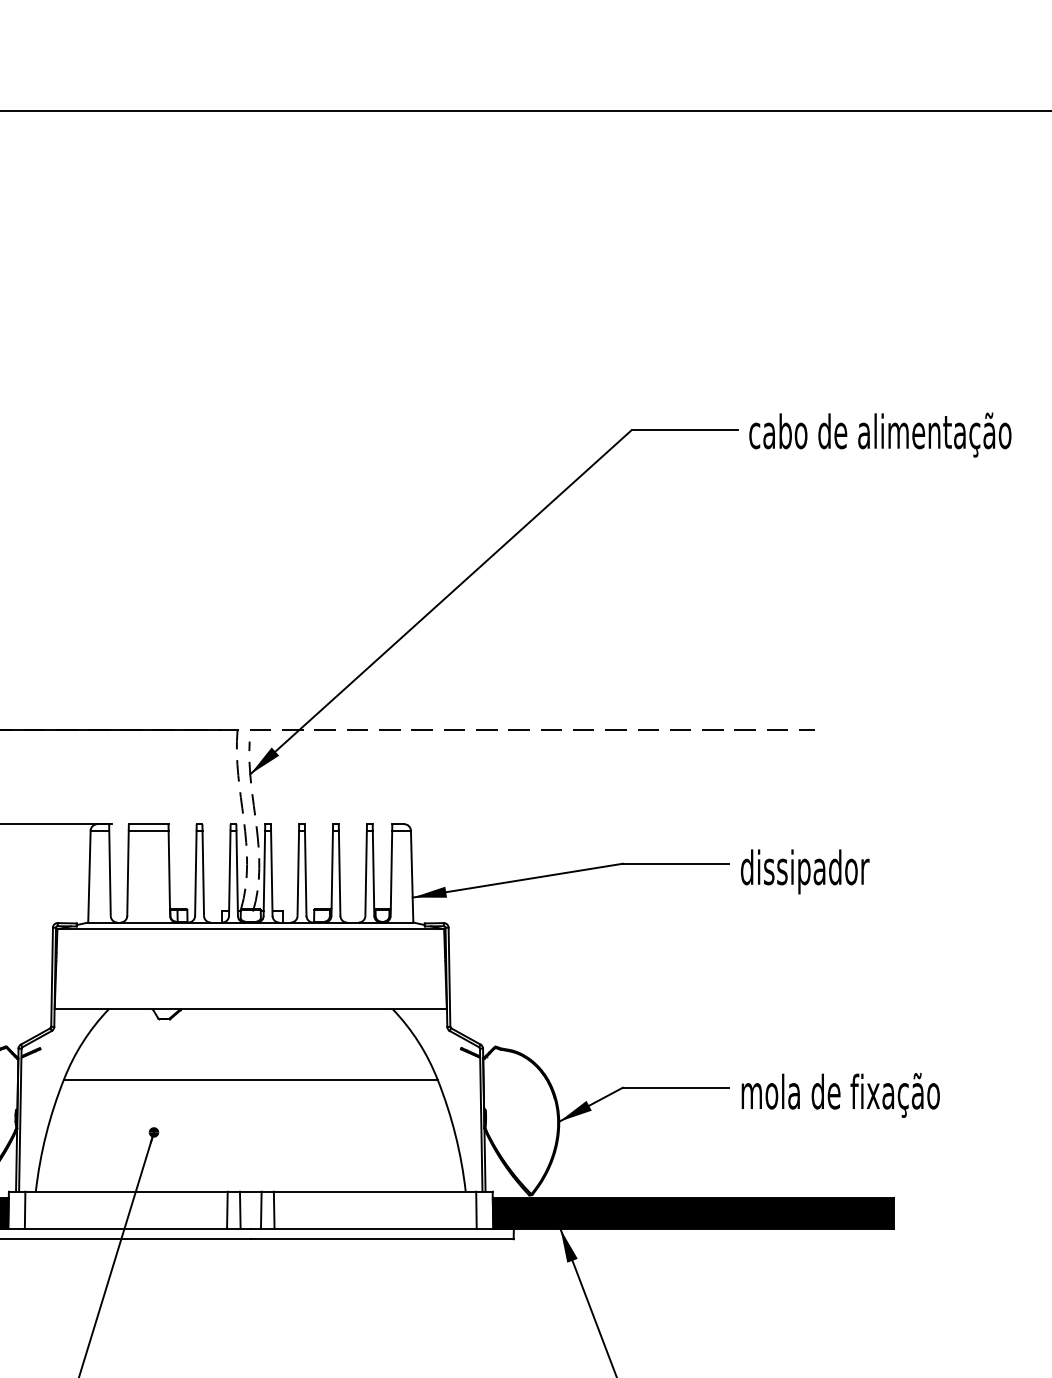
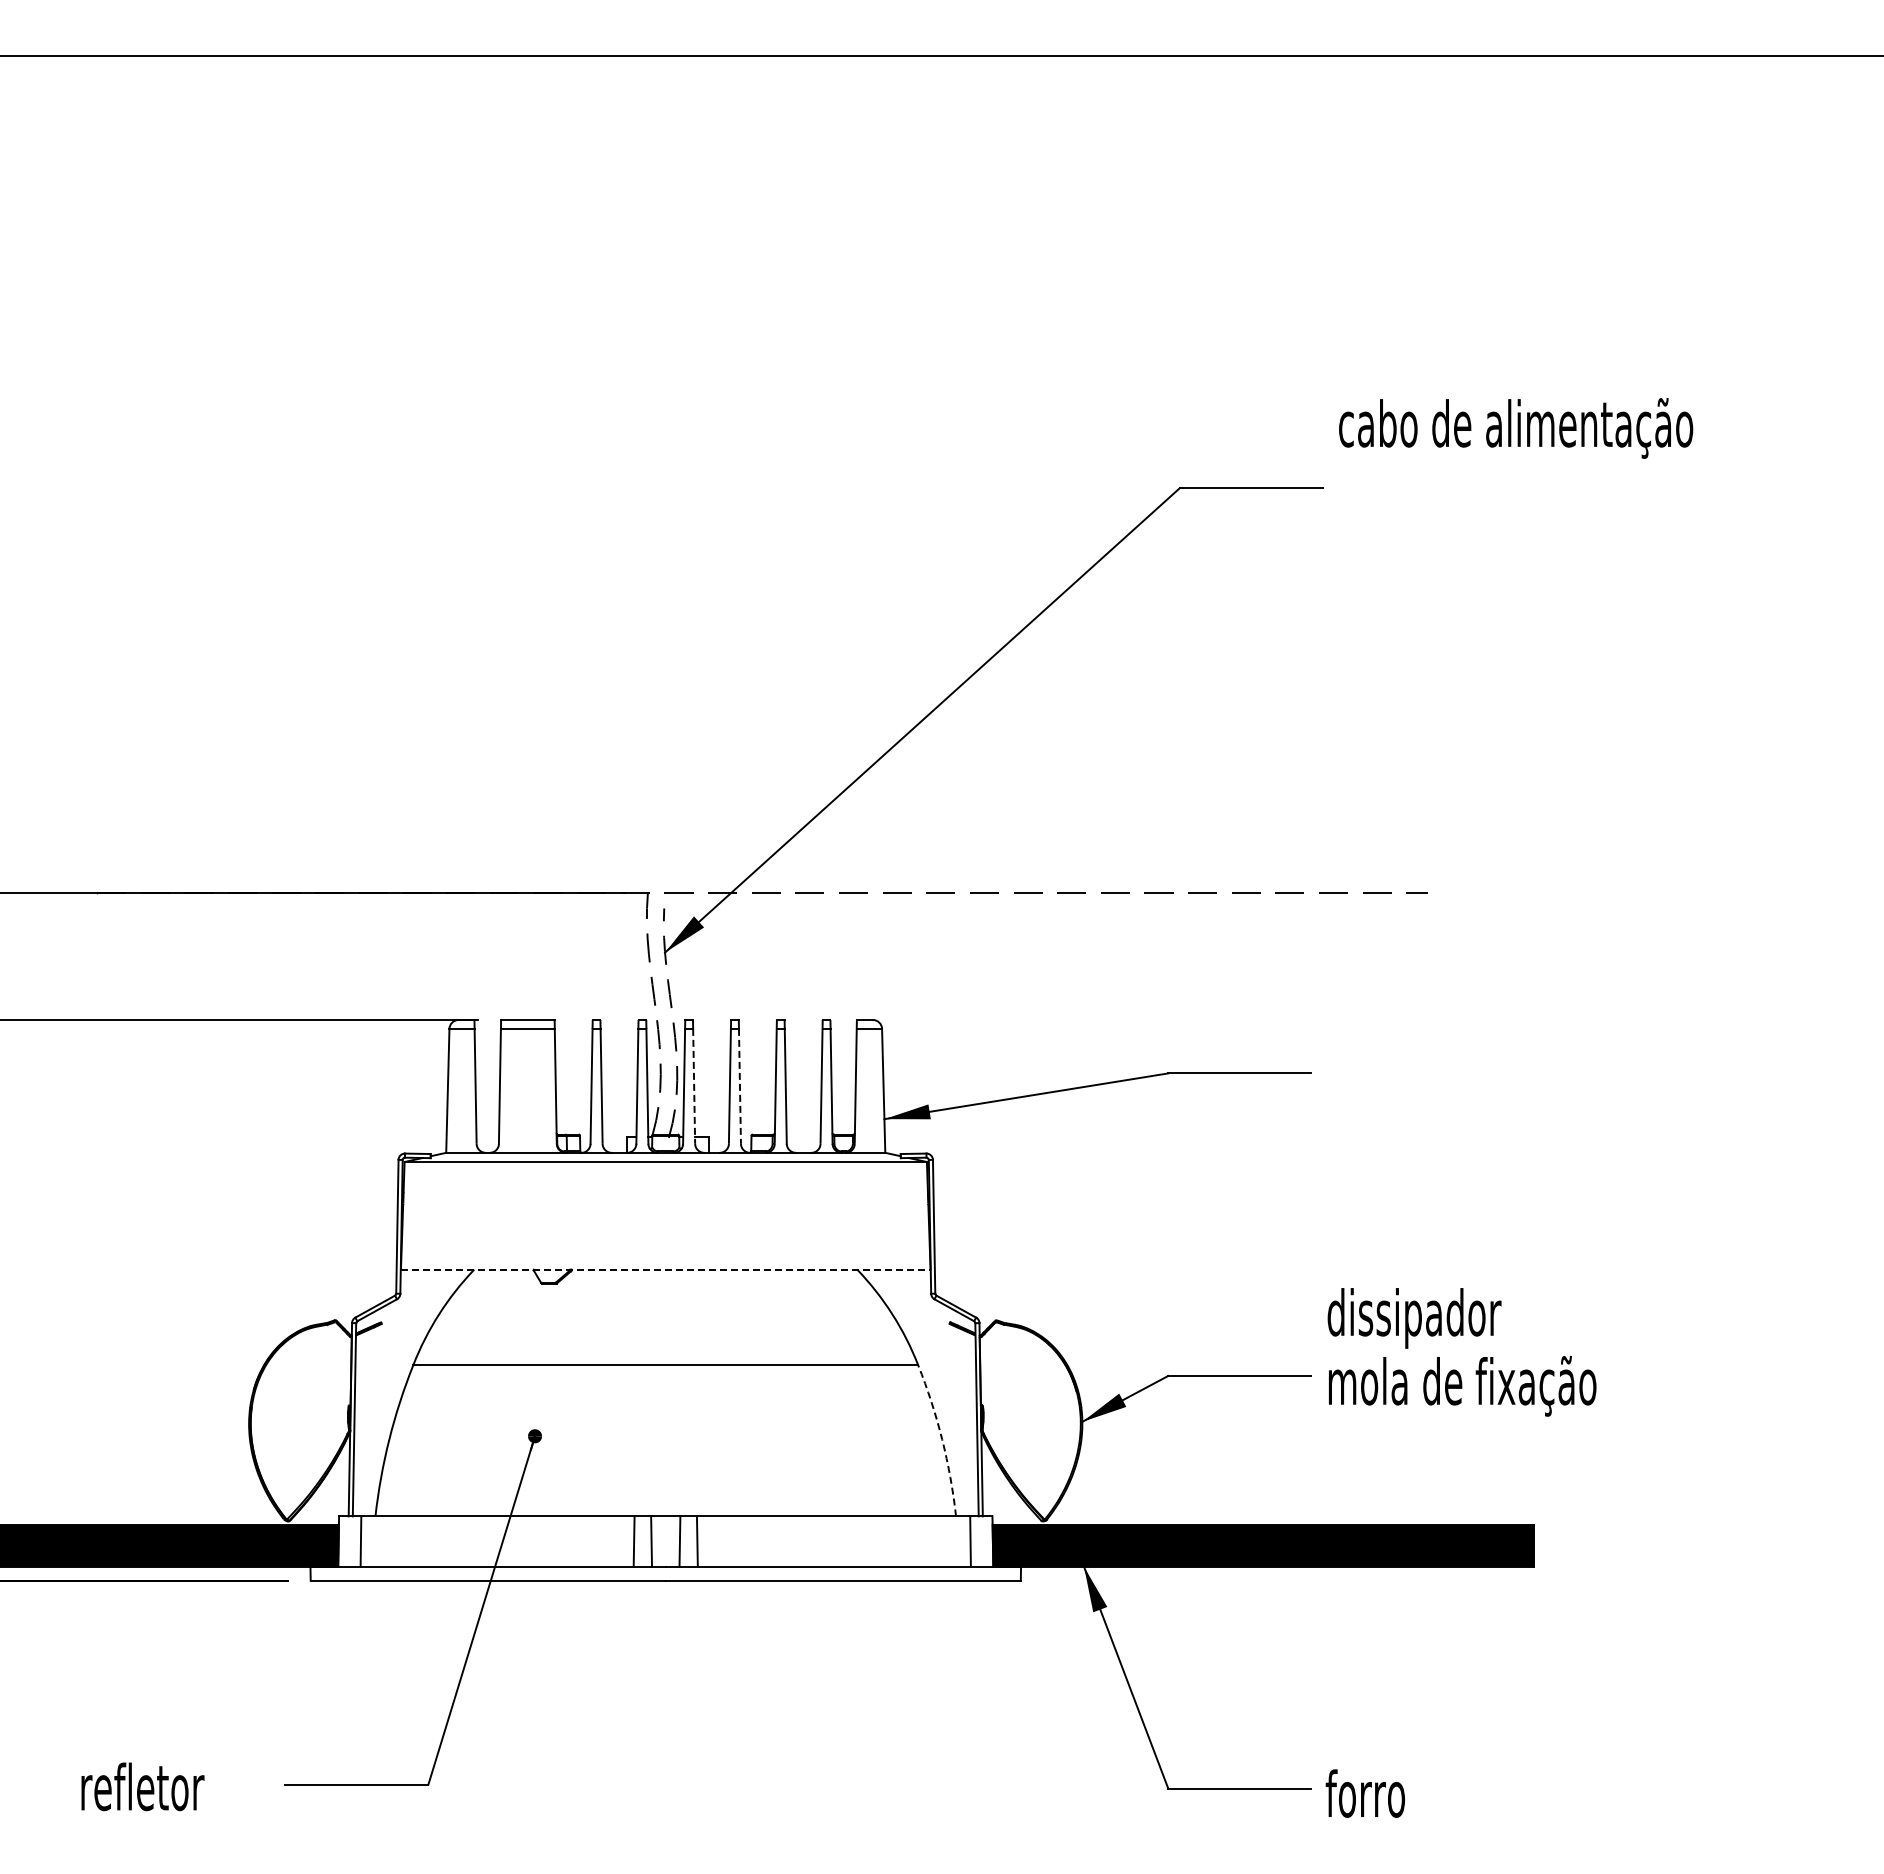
text: (880, 435) -> (1516, 428), moved
text: (805, 871) -> (1414, 1318), moved
line: (272, 873) -> (694, 1086), solid -> dashed
line: (305, 873) -> (739, 1086), solid -> dashed
line: (250, 1008) -> (665, 1269), solid -> dashed
arc: (455, 1134) -> (942, 1439), solid -> dashed

